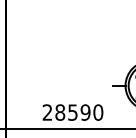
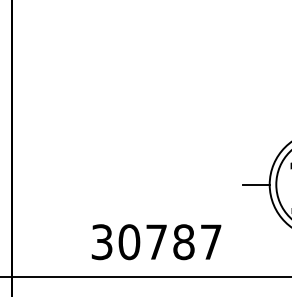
text: (72, 112) -> (155, 241), 28590 -> 30787

